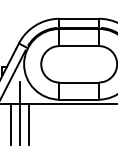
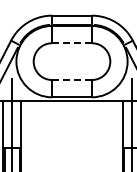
line: (79, 46) -> (72, 43), solid -> dashed
line: (79, 83) -> (72, 80), solid -> dashed

